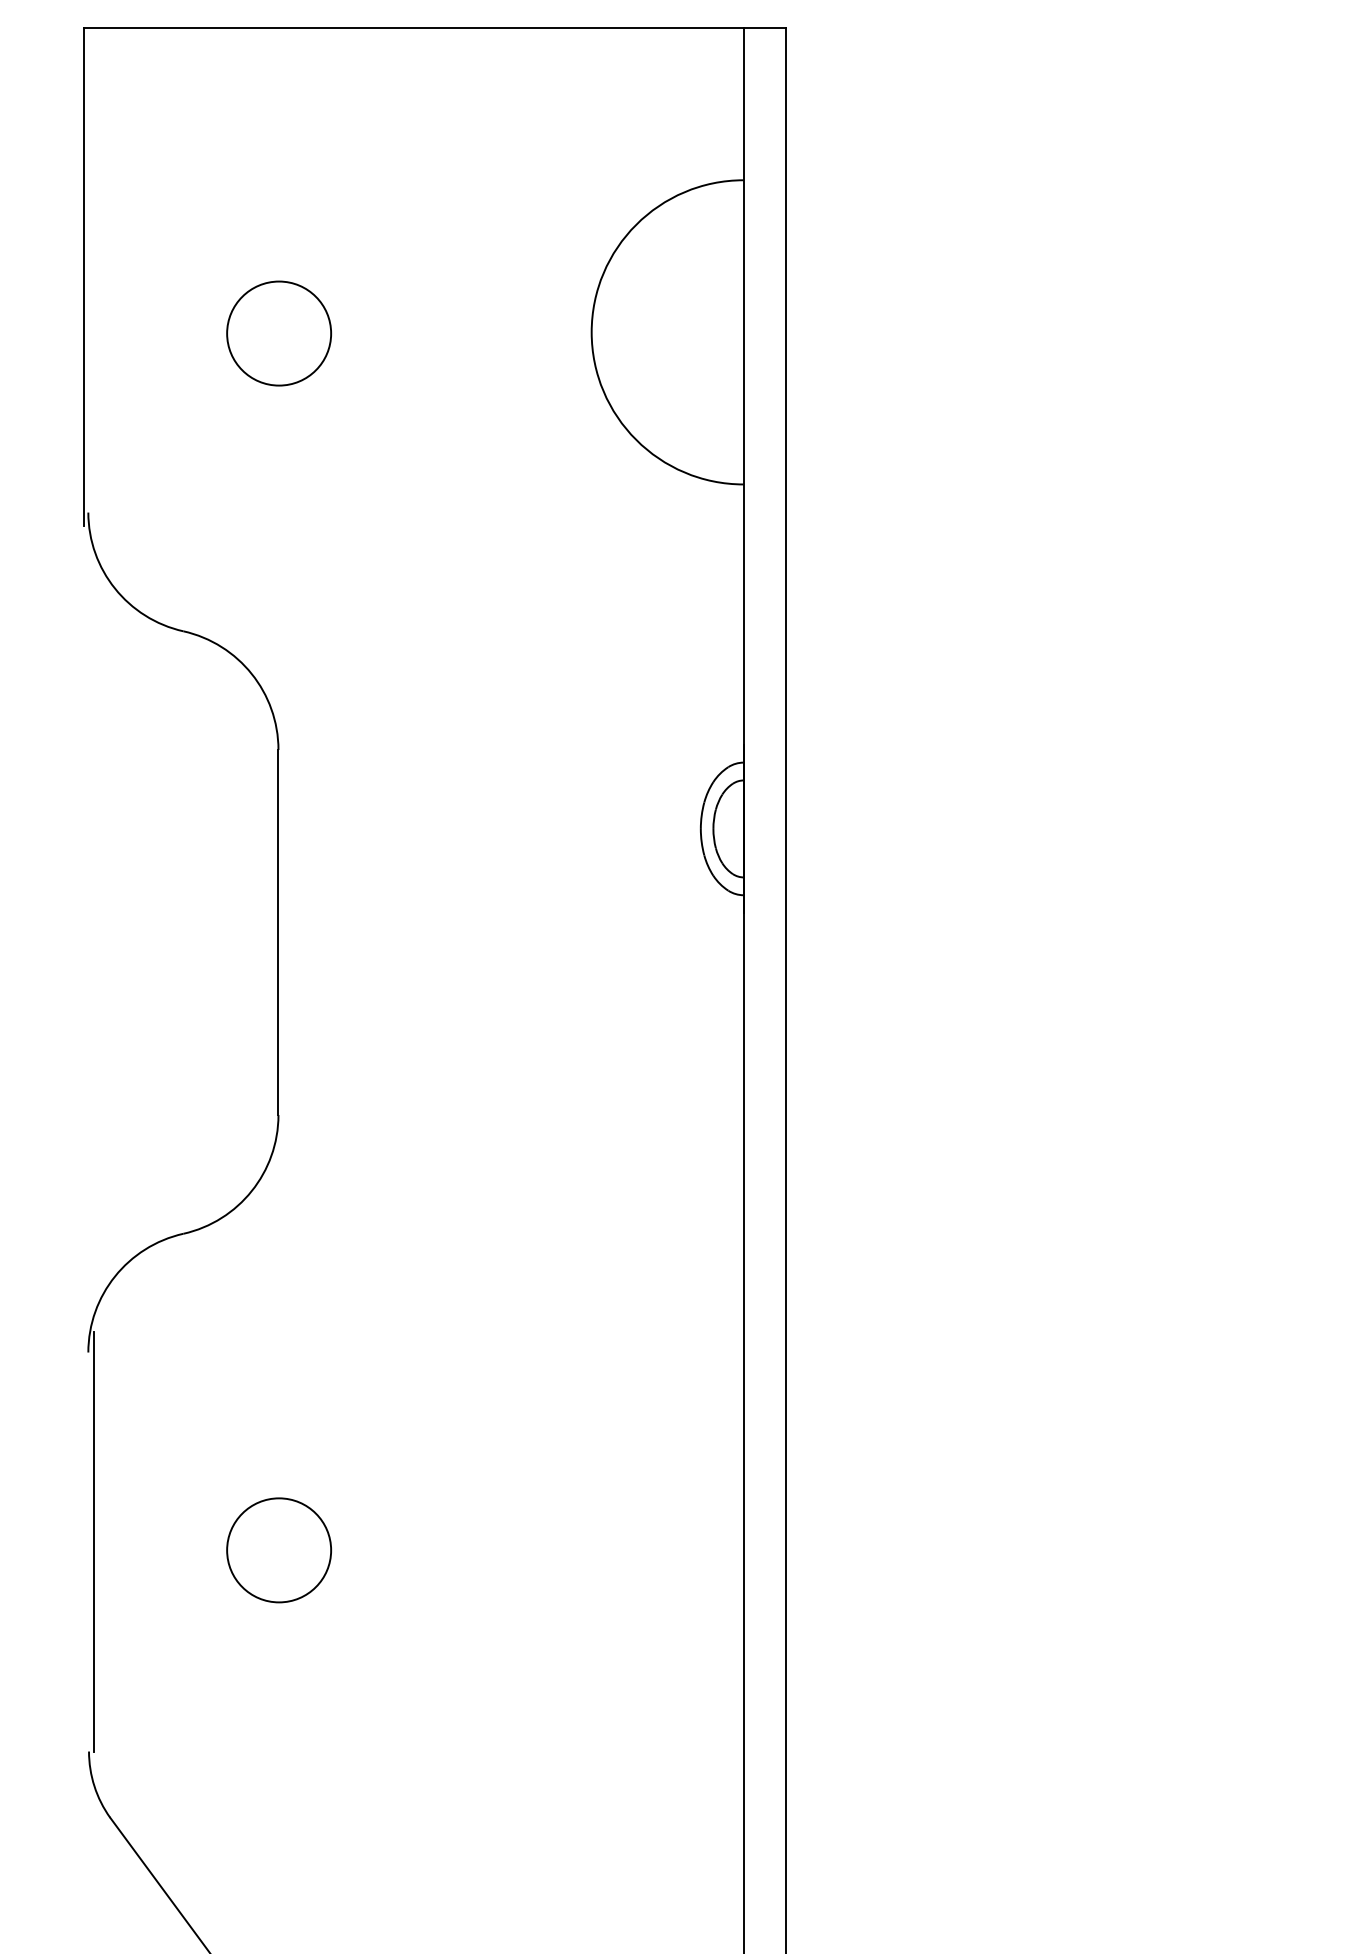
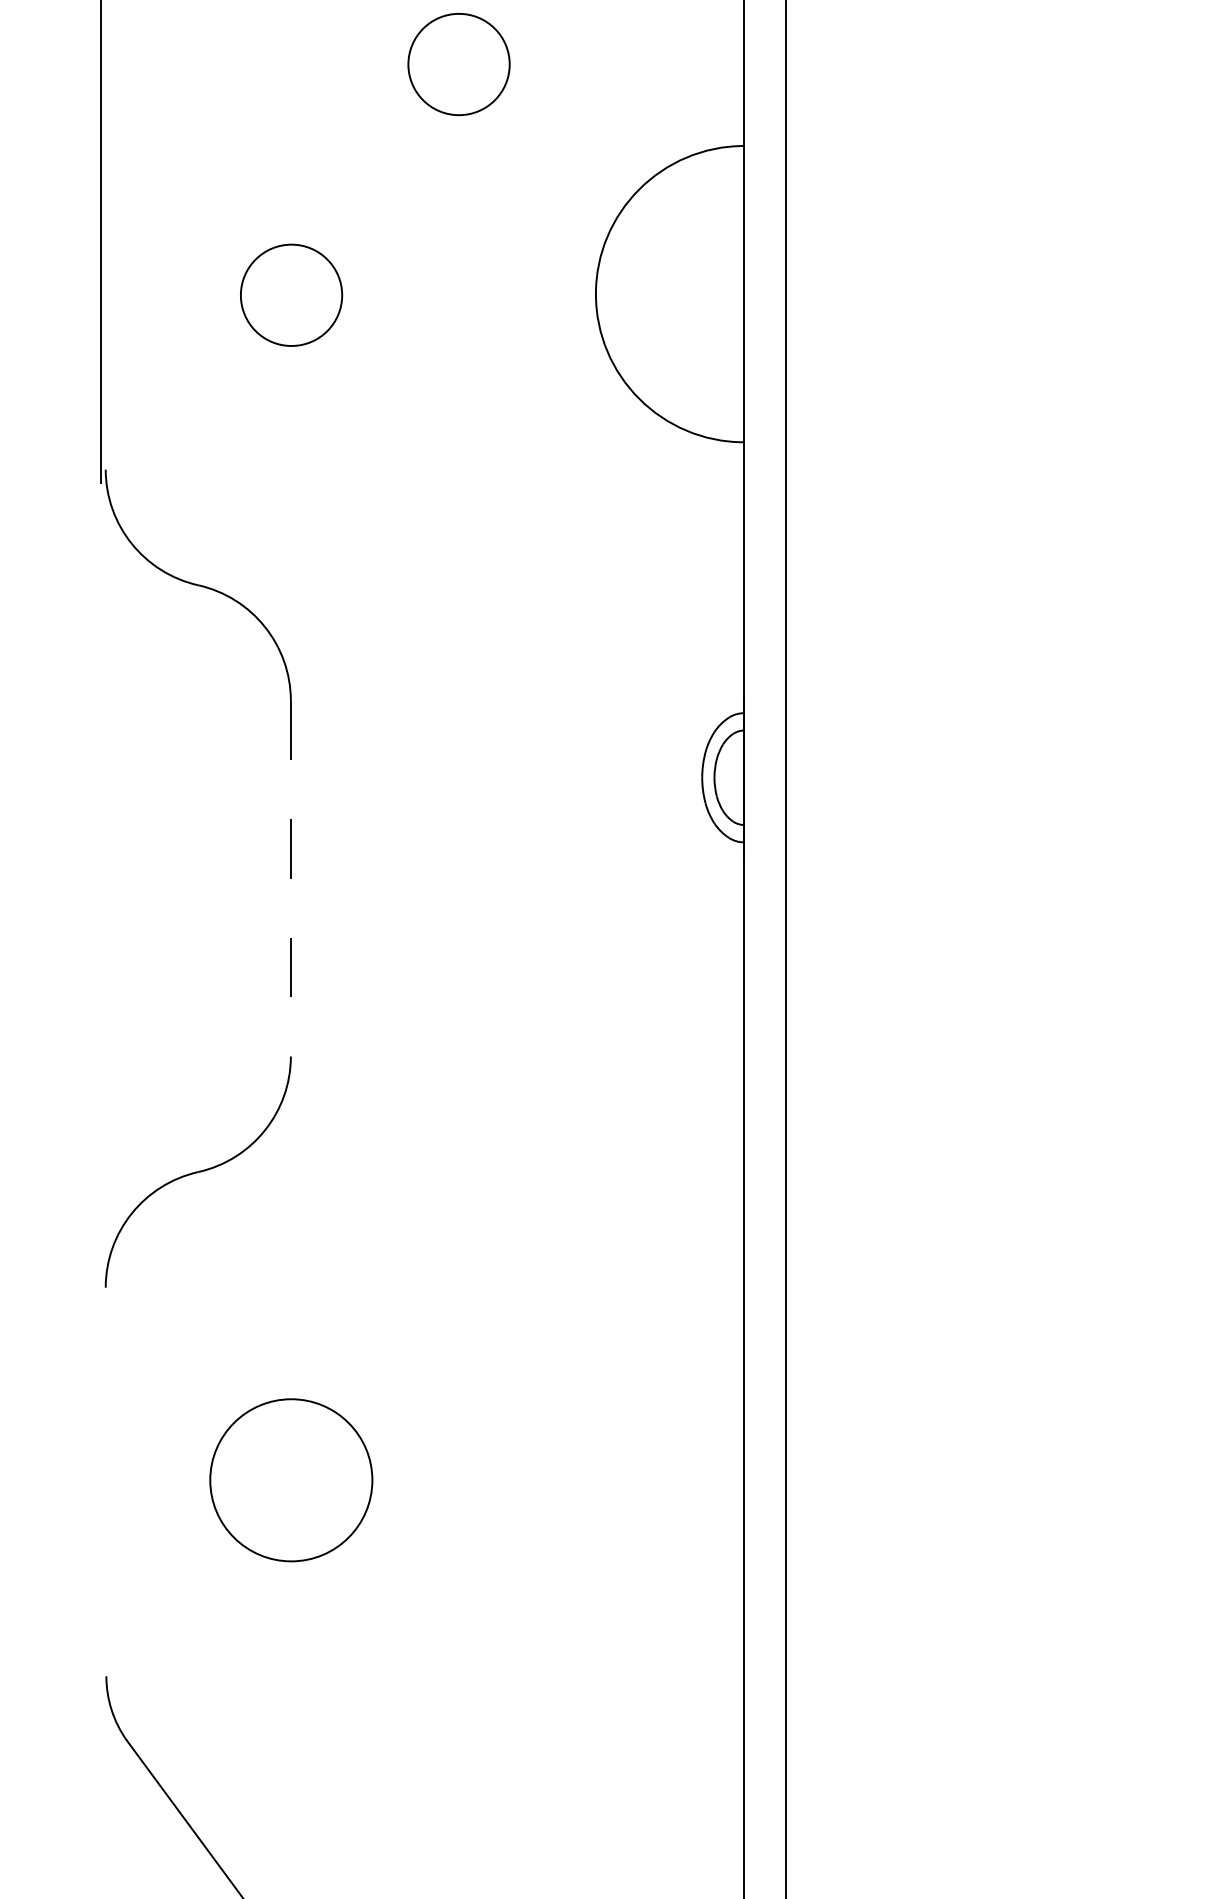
circle: (451, 96) -> (459, 64), added
line: (278, 932) -> (290, 878), solid -> dashed
line: (94, 1541) -> (111, 1471), removed
circle: (279, 1550) -> (291, 1480), size x1.6

